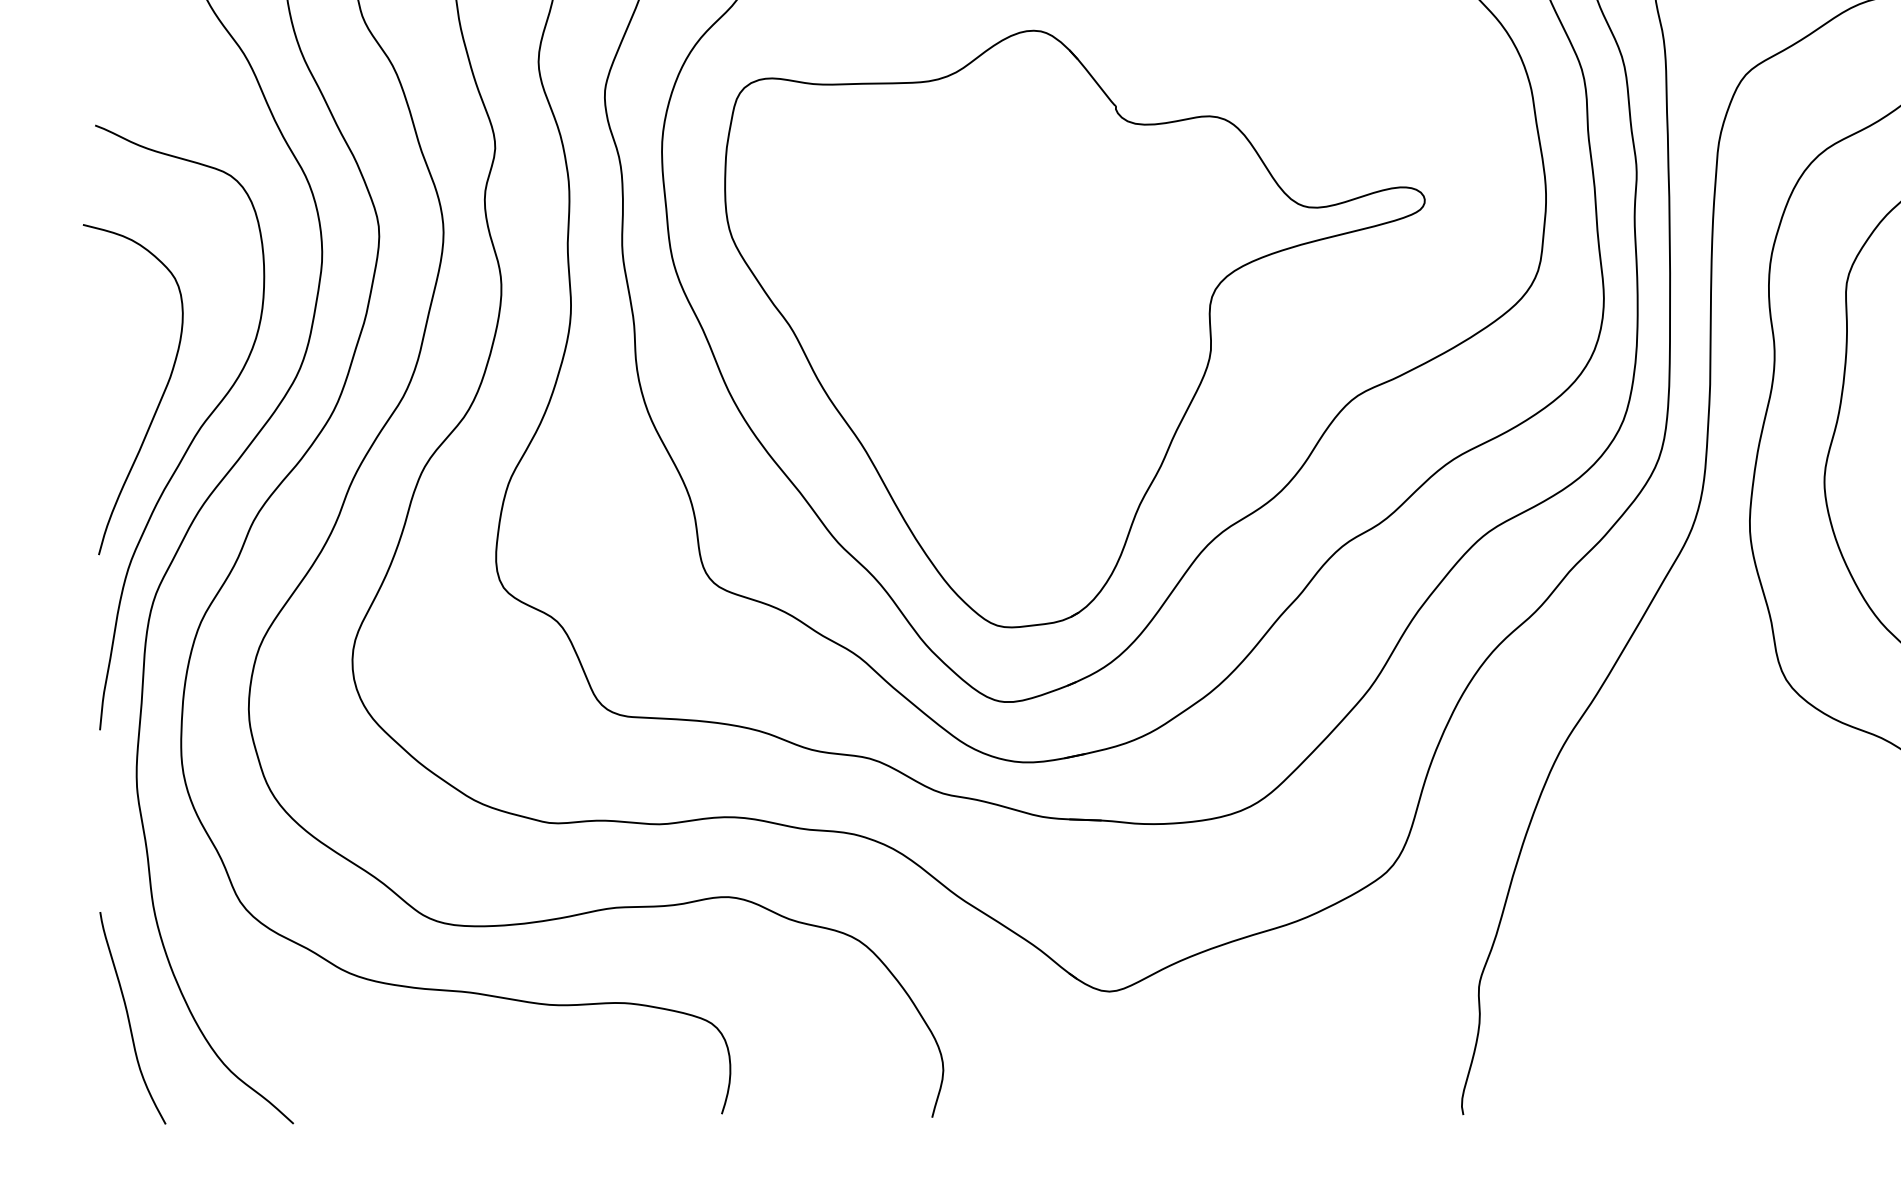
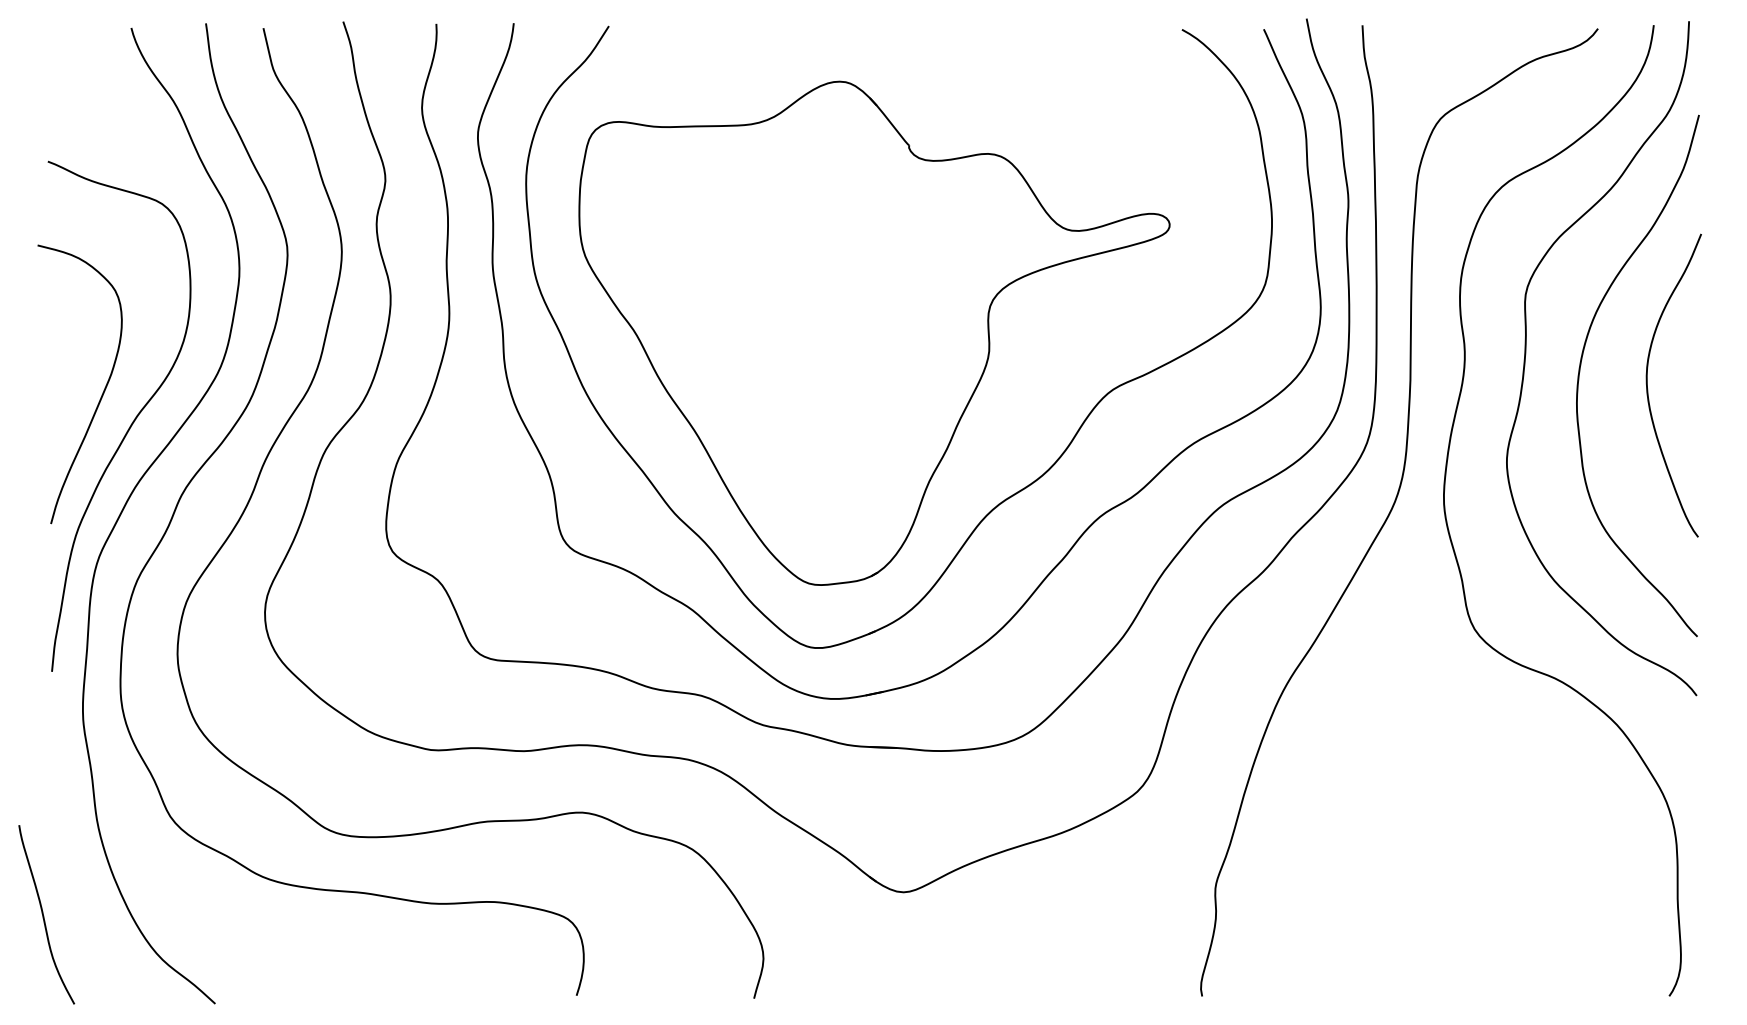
curve: (130, 1020) -> (44, 916), moved

